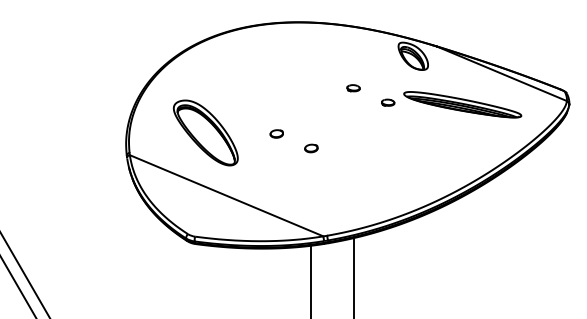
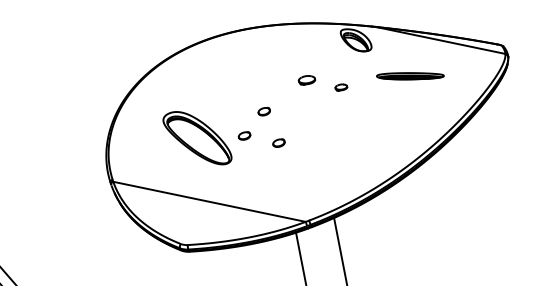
part: (353, 88) -> (306, 80), size x1.4
part: (462, 104) -> (410, 75), size x0.6
part: (302, 112) -> (264, 111), added
part: (205, 132) -> (197, 138), moved

